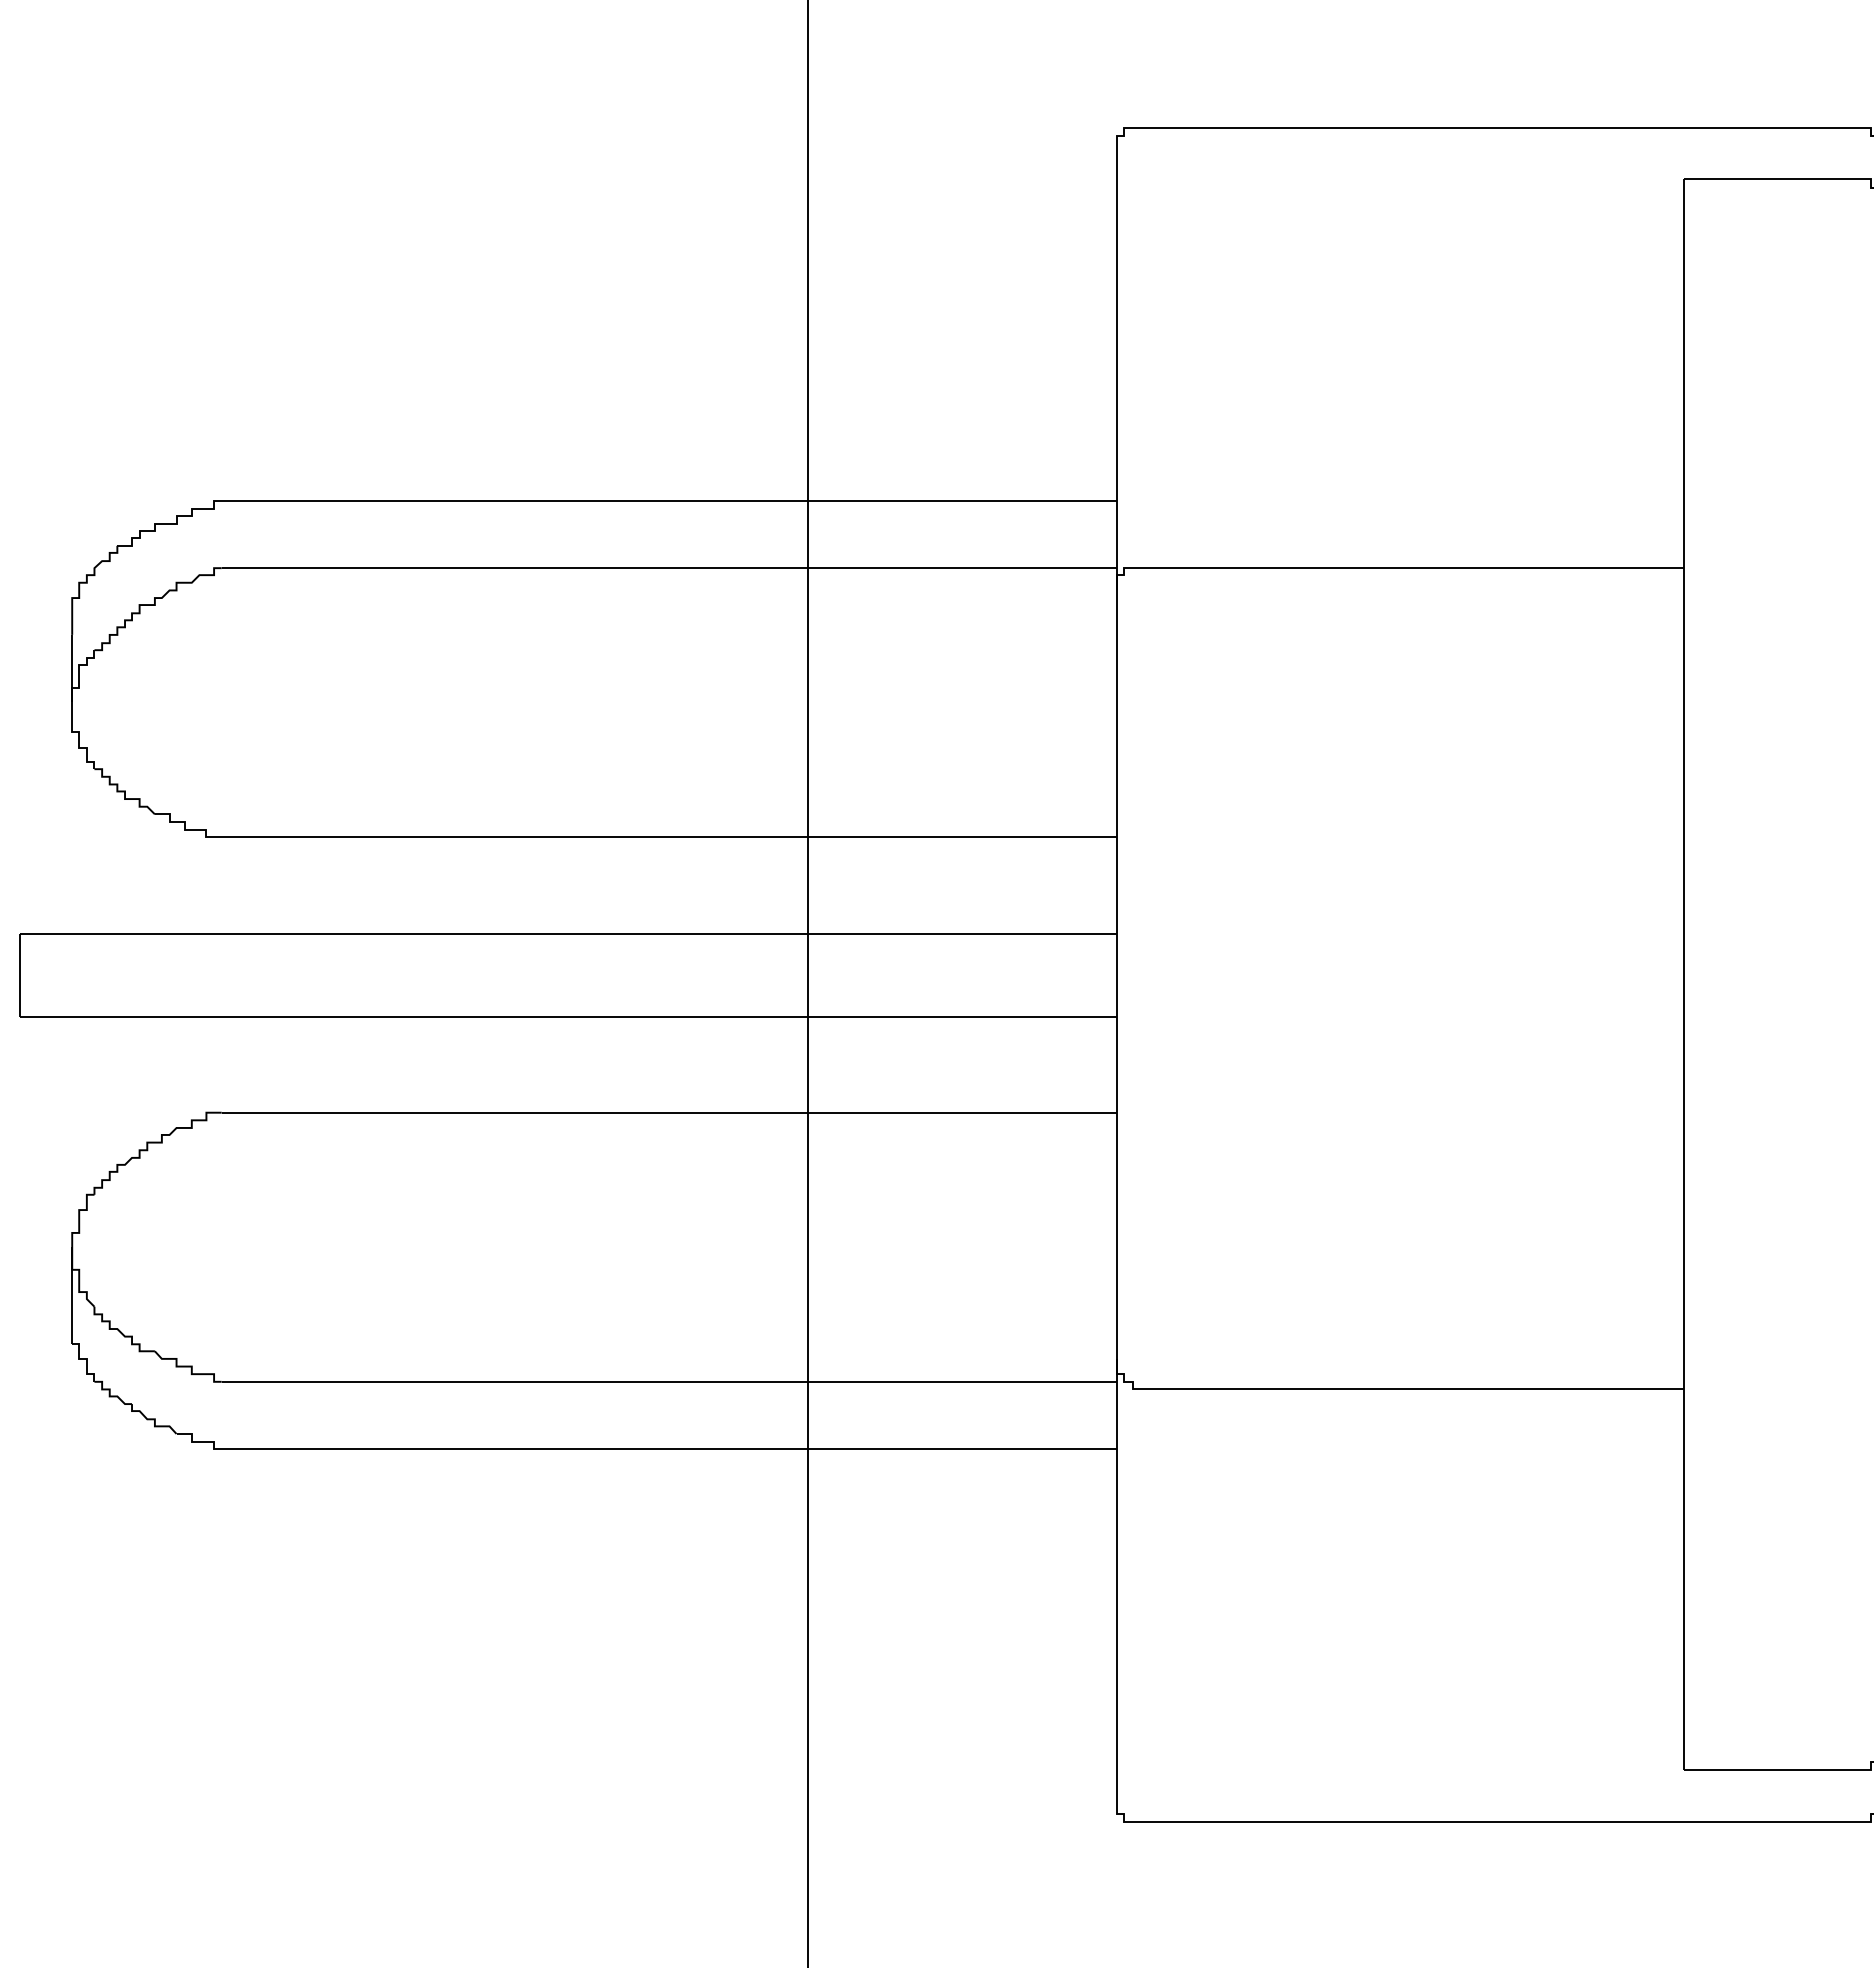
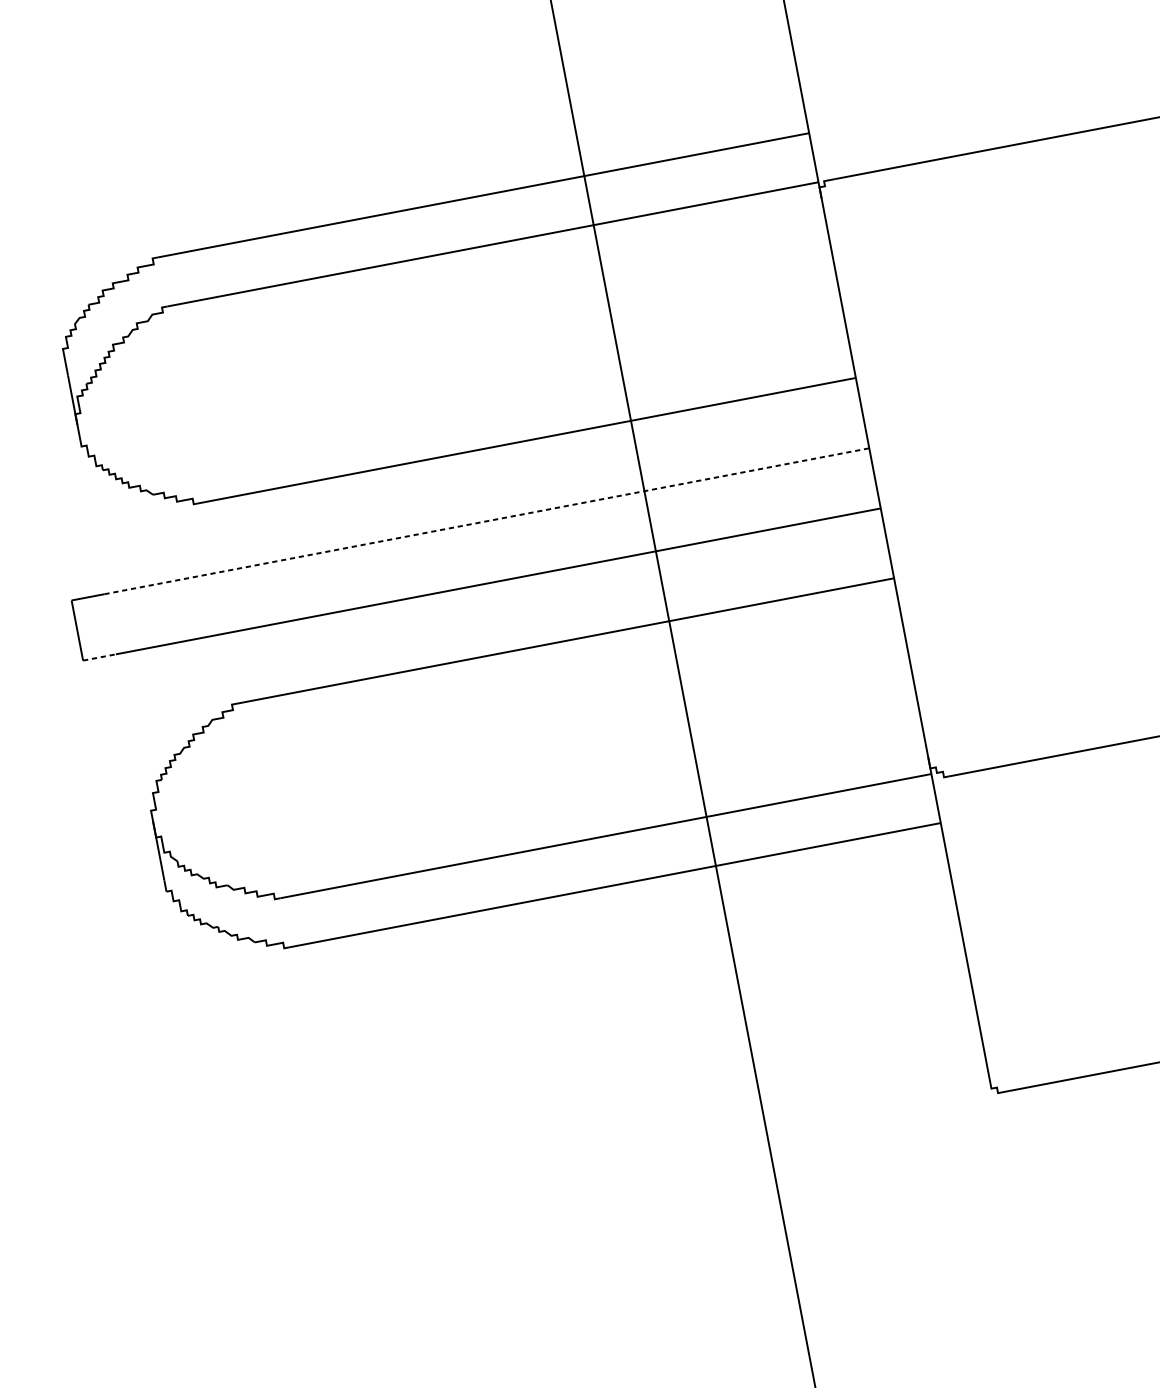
line: (591, 933) -> (487, 520), solid -> dashed
line: (42, 1016) -> (99, 657), solid -> dashed

